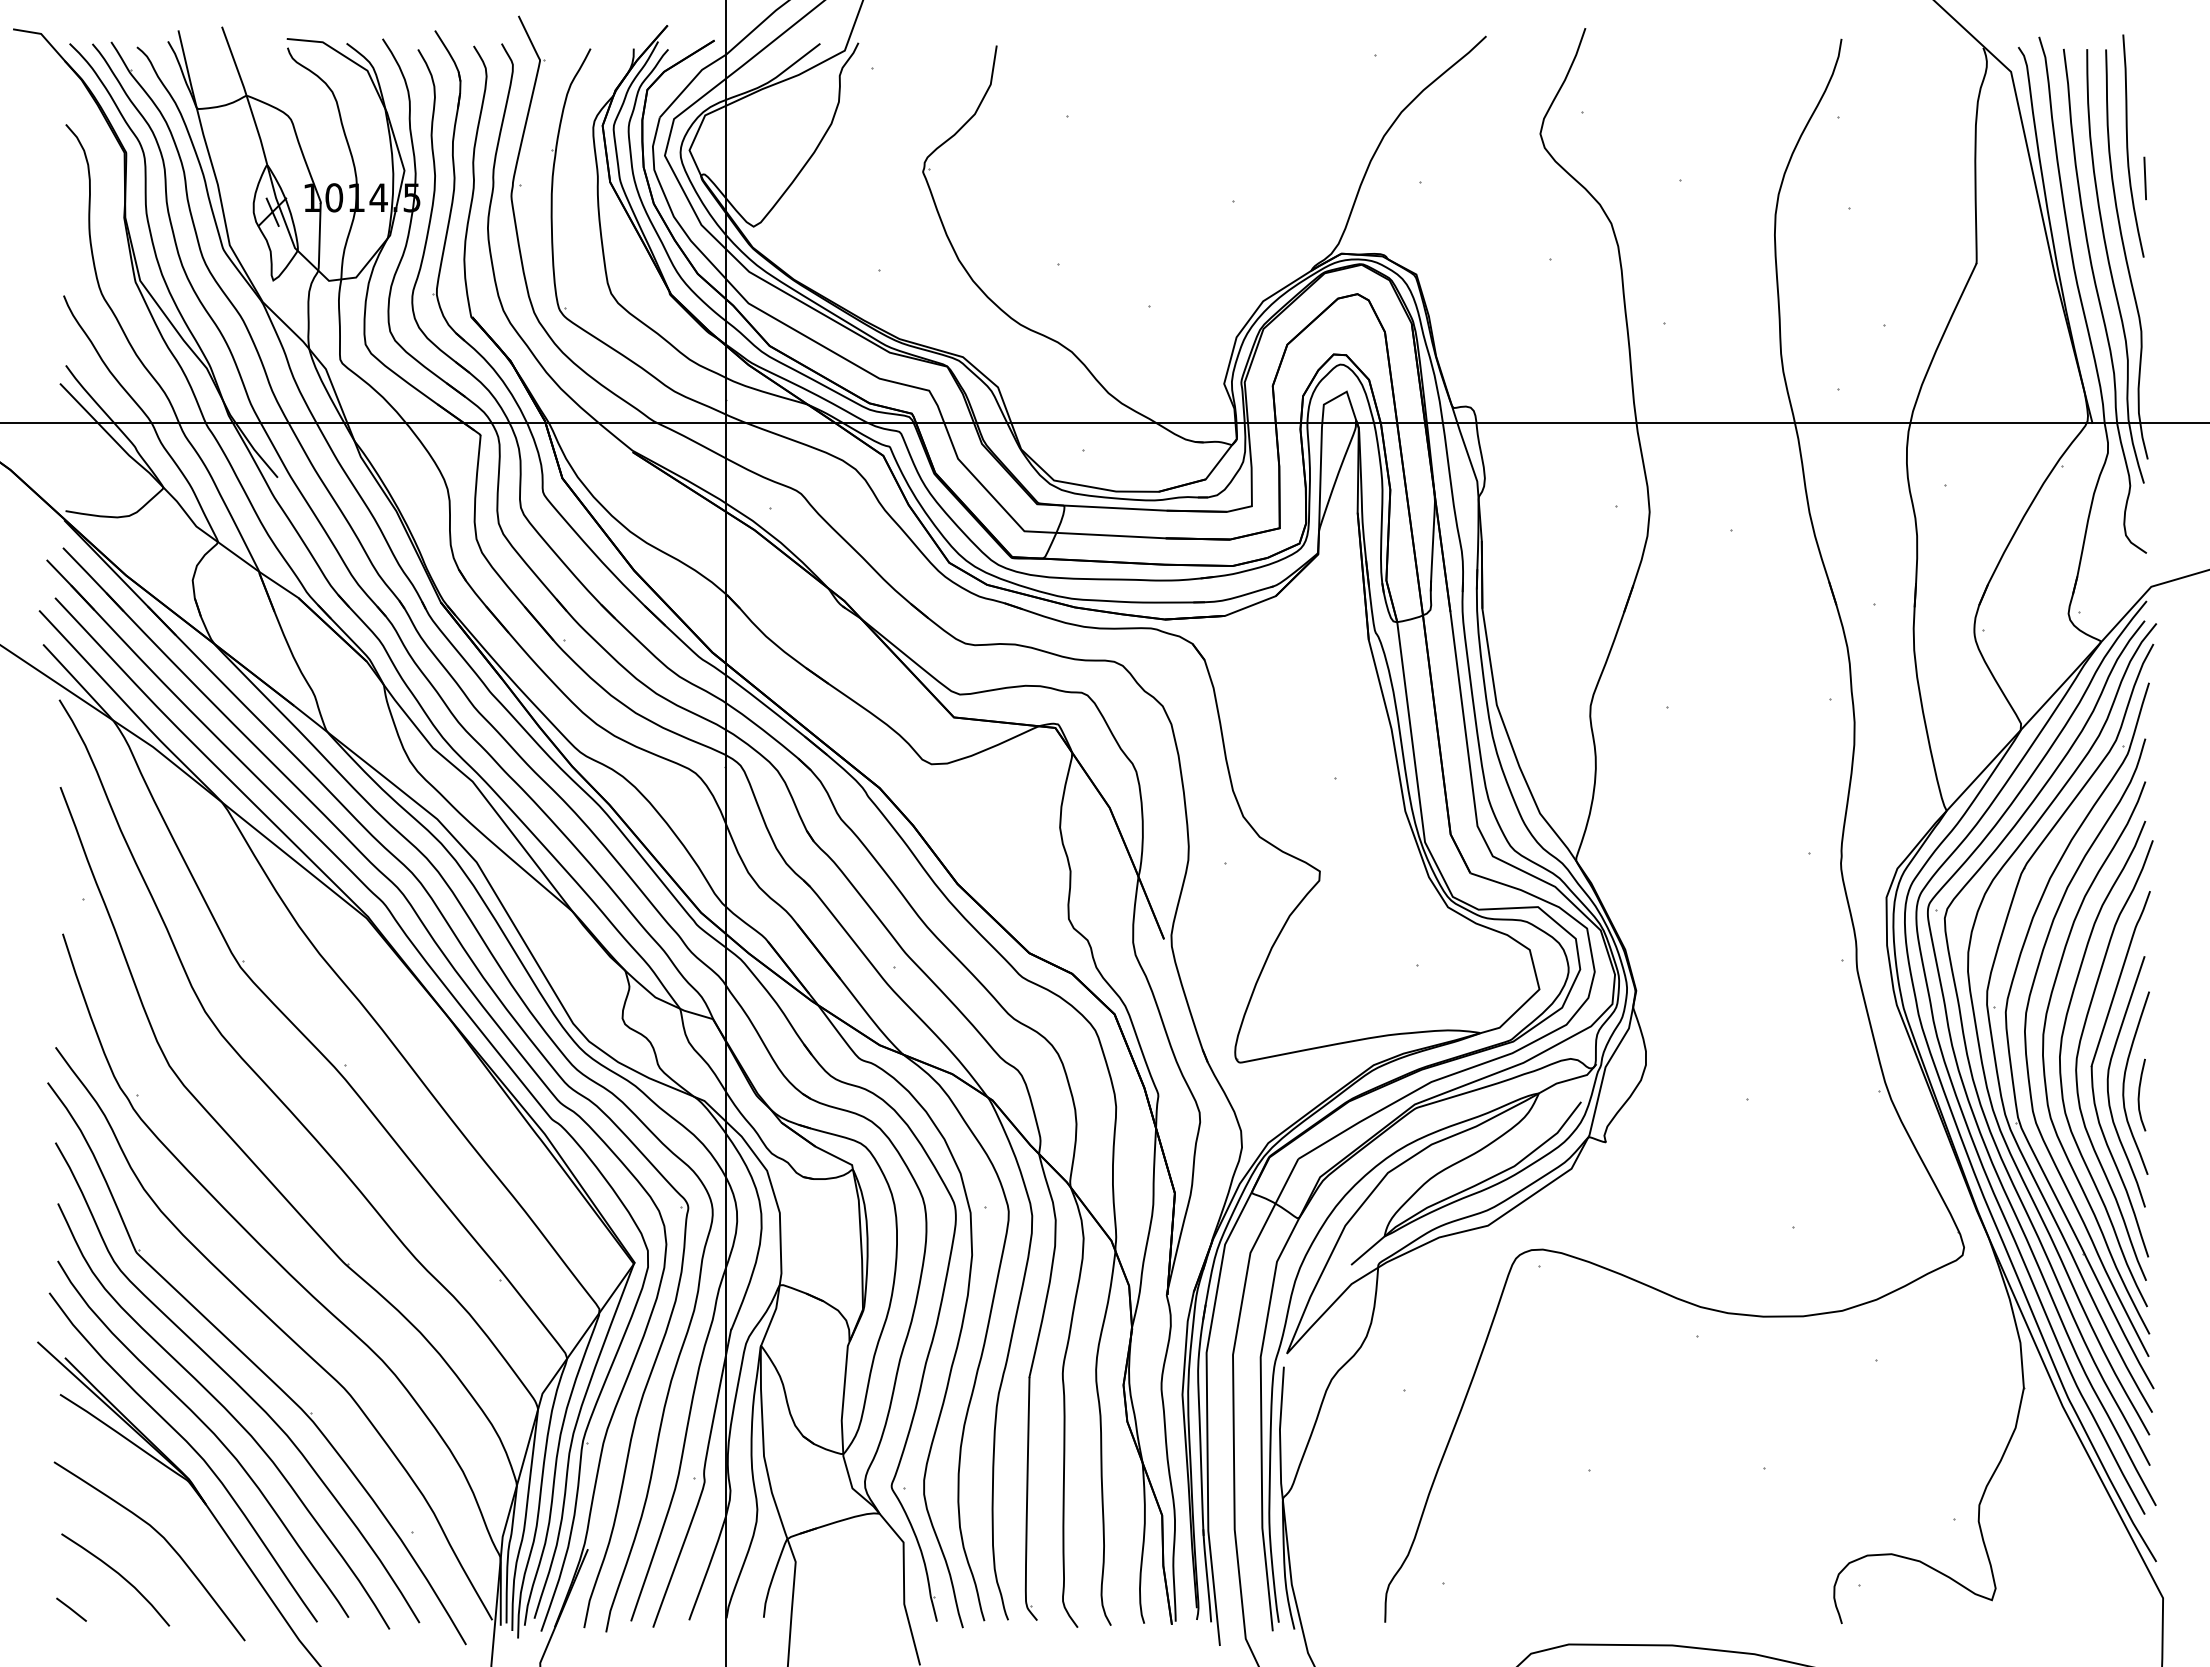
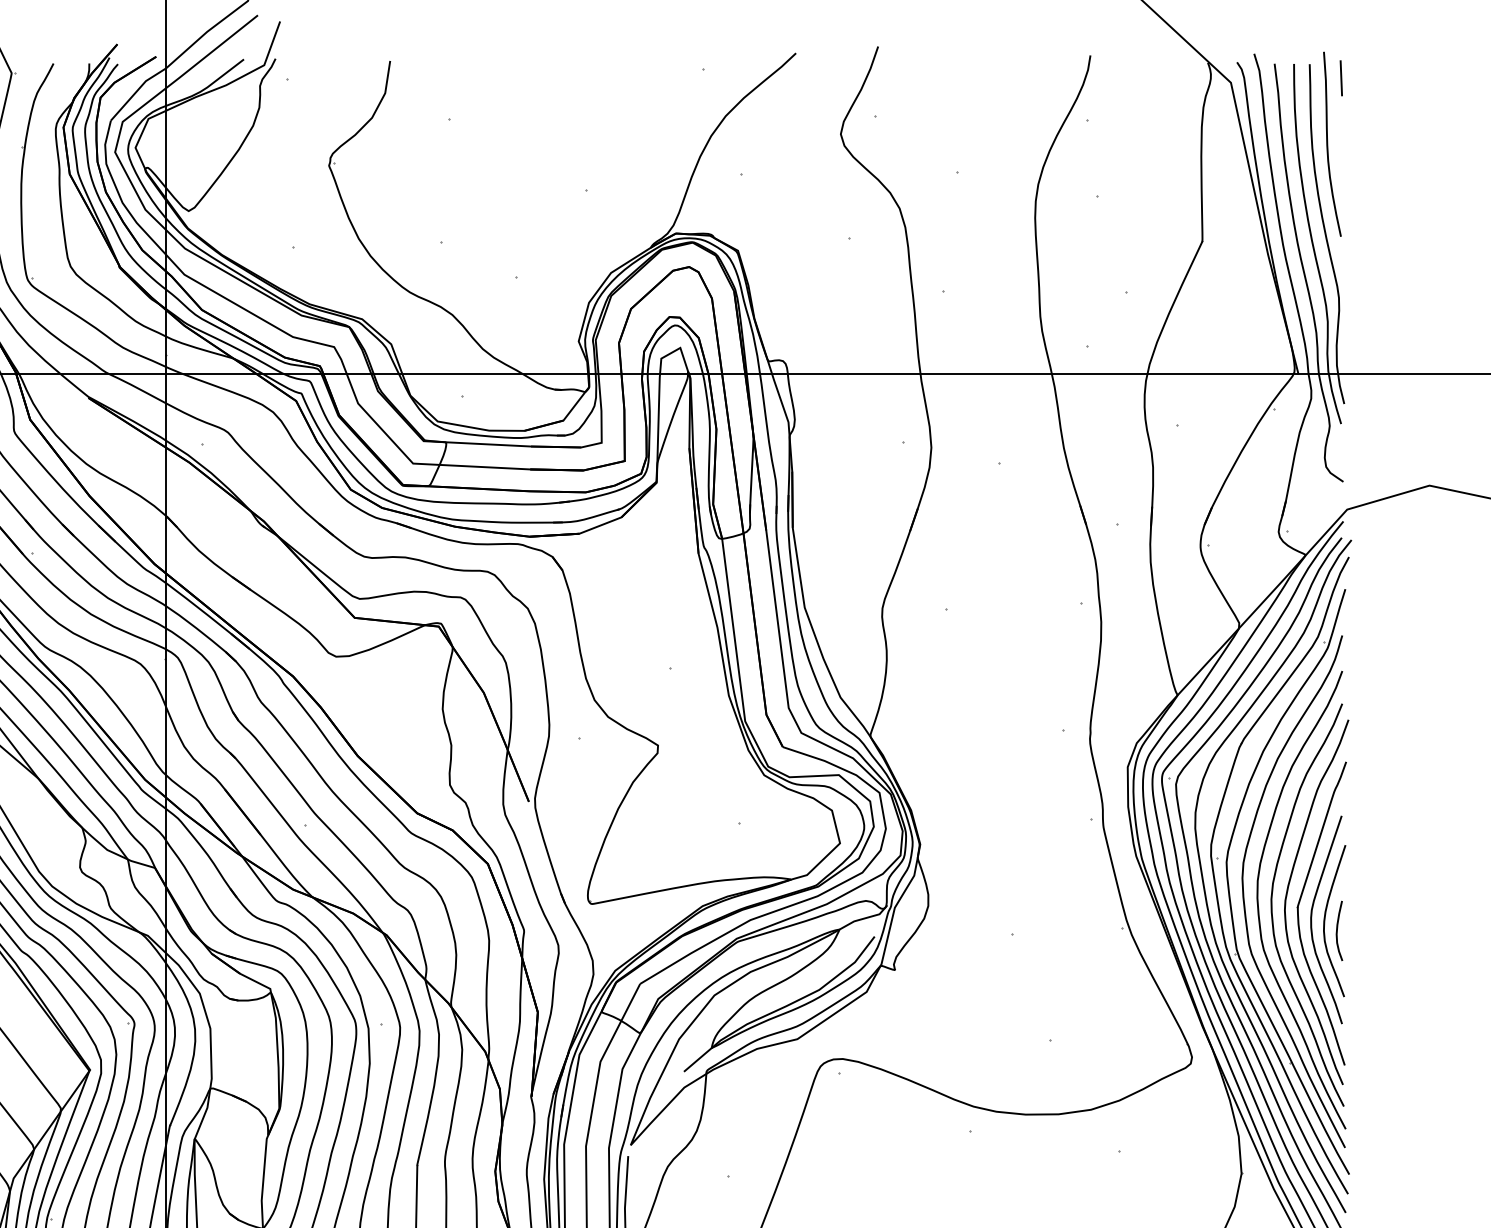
line: (2144, 178) -> (1340, 78), moved

